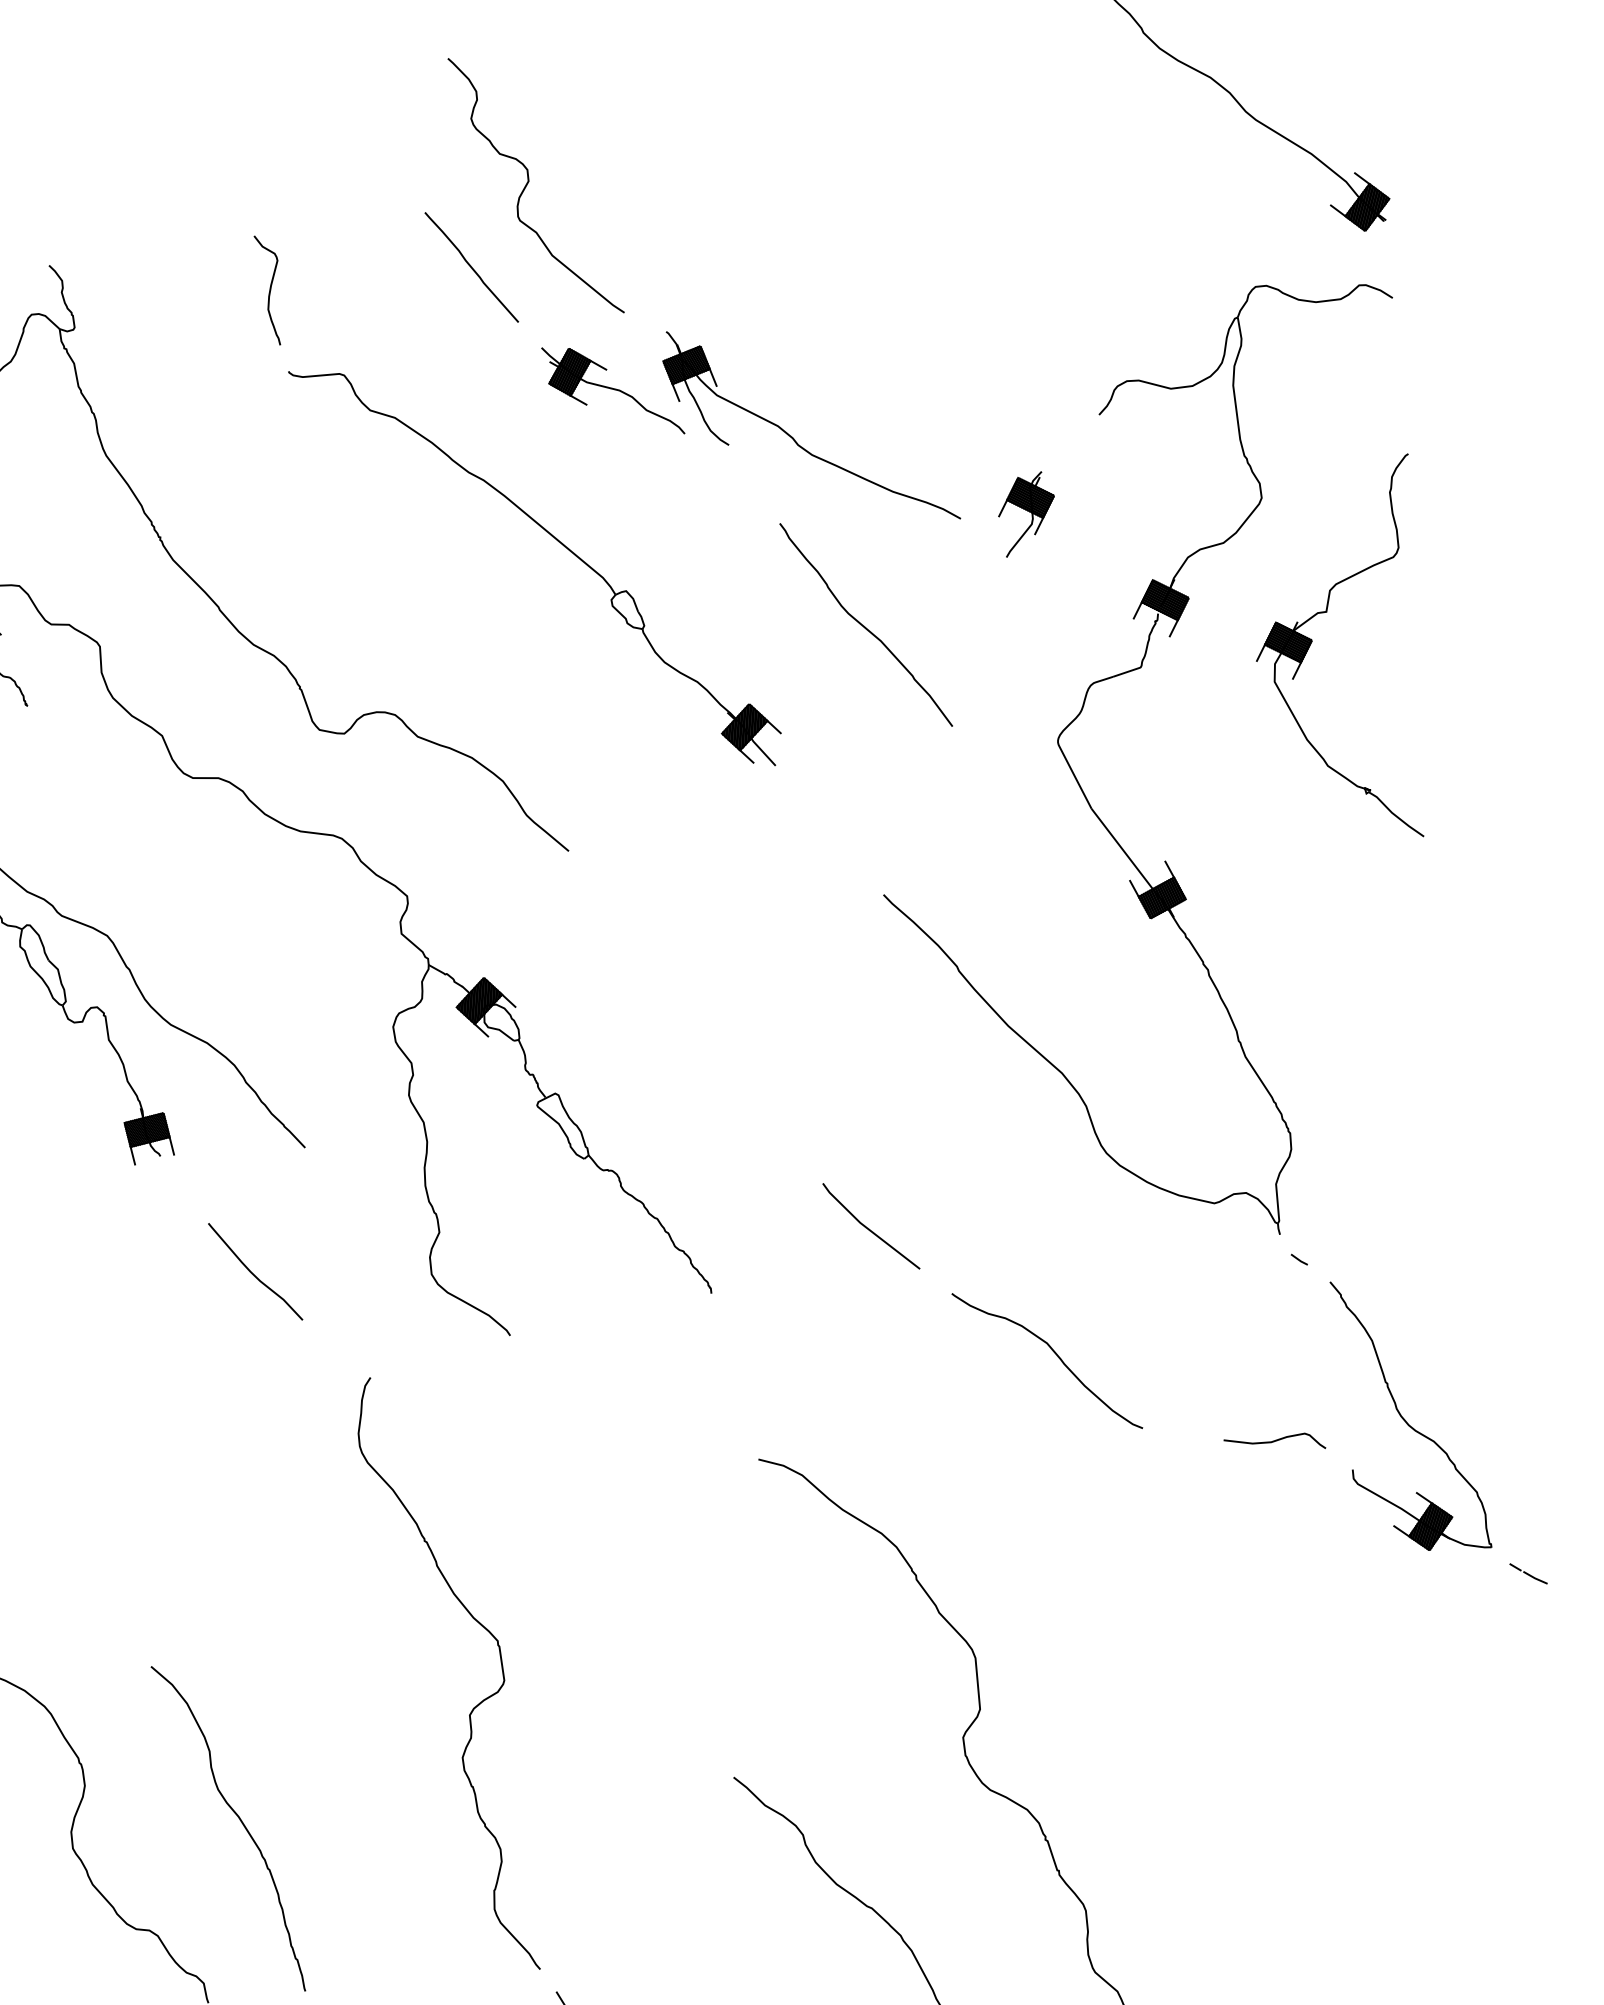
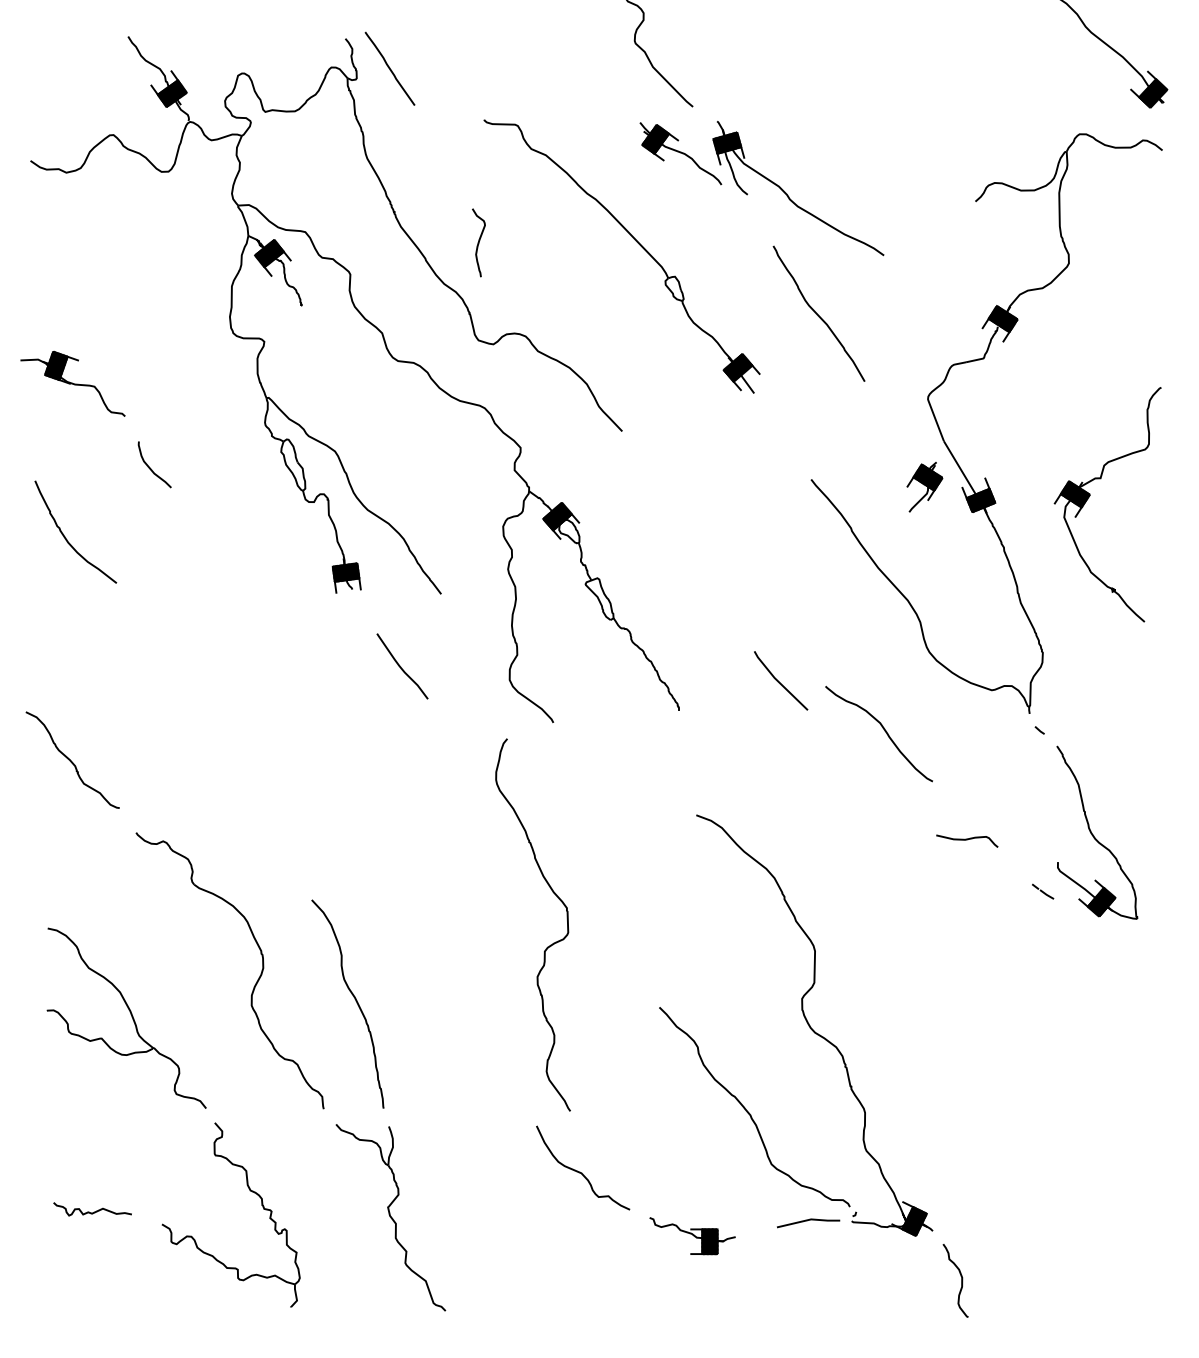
line: (470, 267) -> (389, 68), moved
curve: (270, 289) -> (478, 242), moved
part: (1026, 514) -> (924, 487), moved
part: (1313, 641) -> (1090, 495), moved
curve: (1055, 1356) -> (884, 731), moved
curve: (1275, 1442) -> (967, 840), moved
line: (1529, 1573) -> (1043, 891), moved
curve: (473, 1706) -> (547, 946), moved

